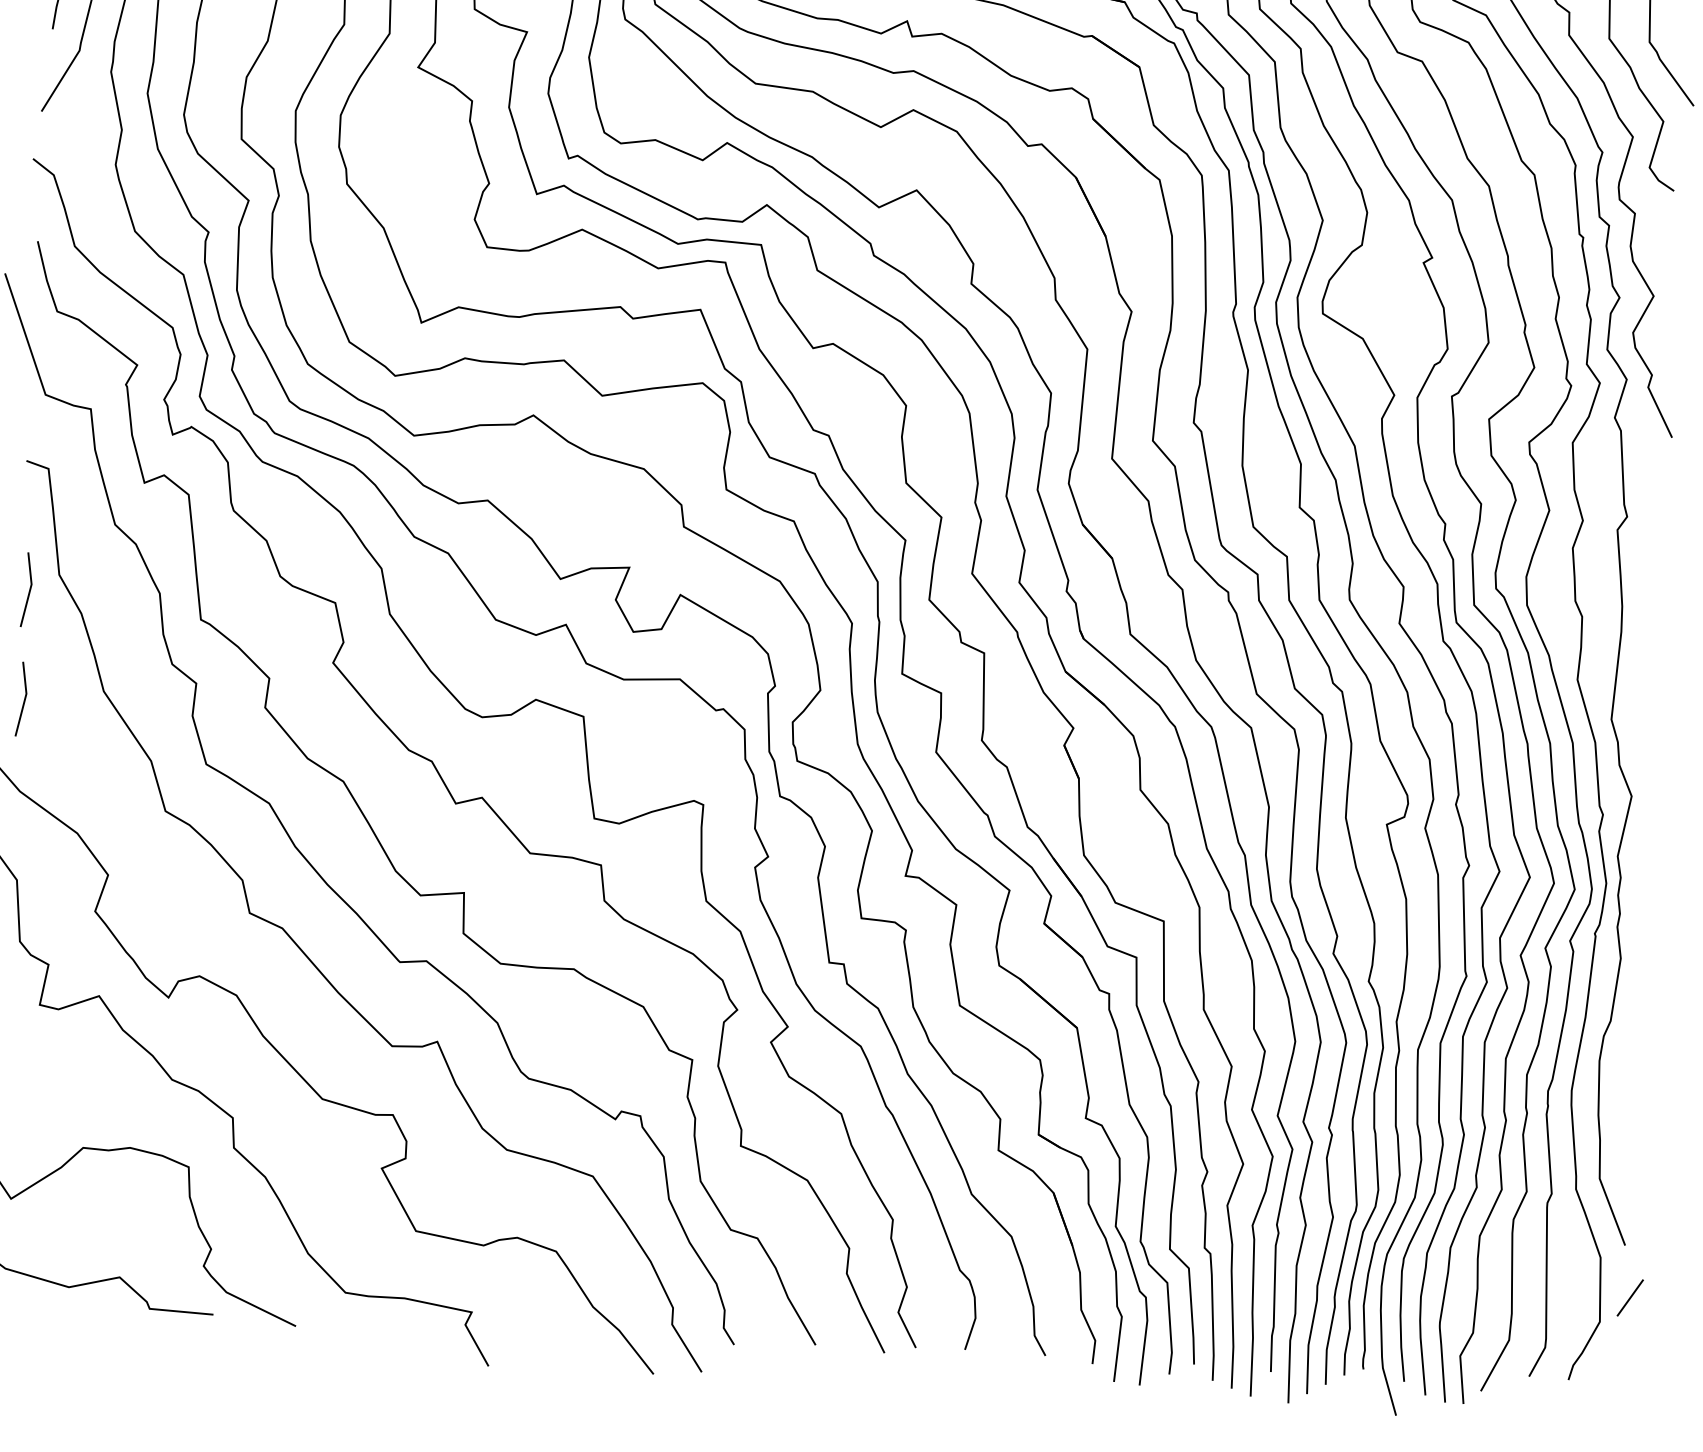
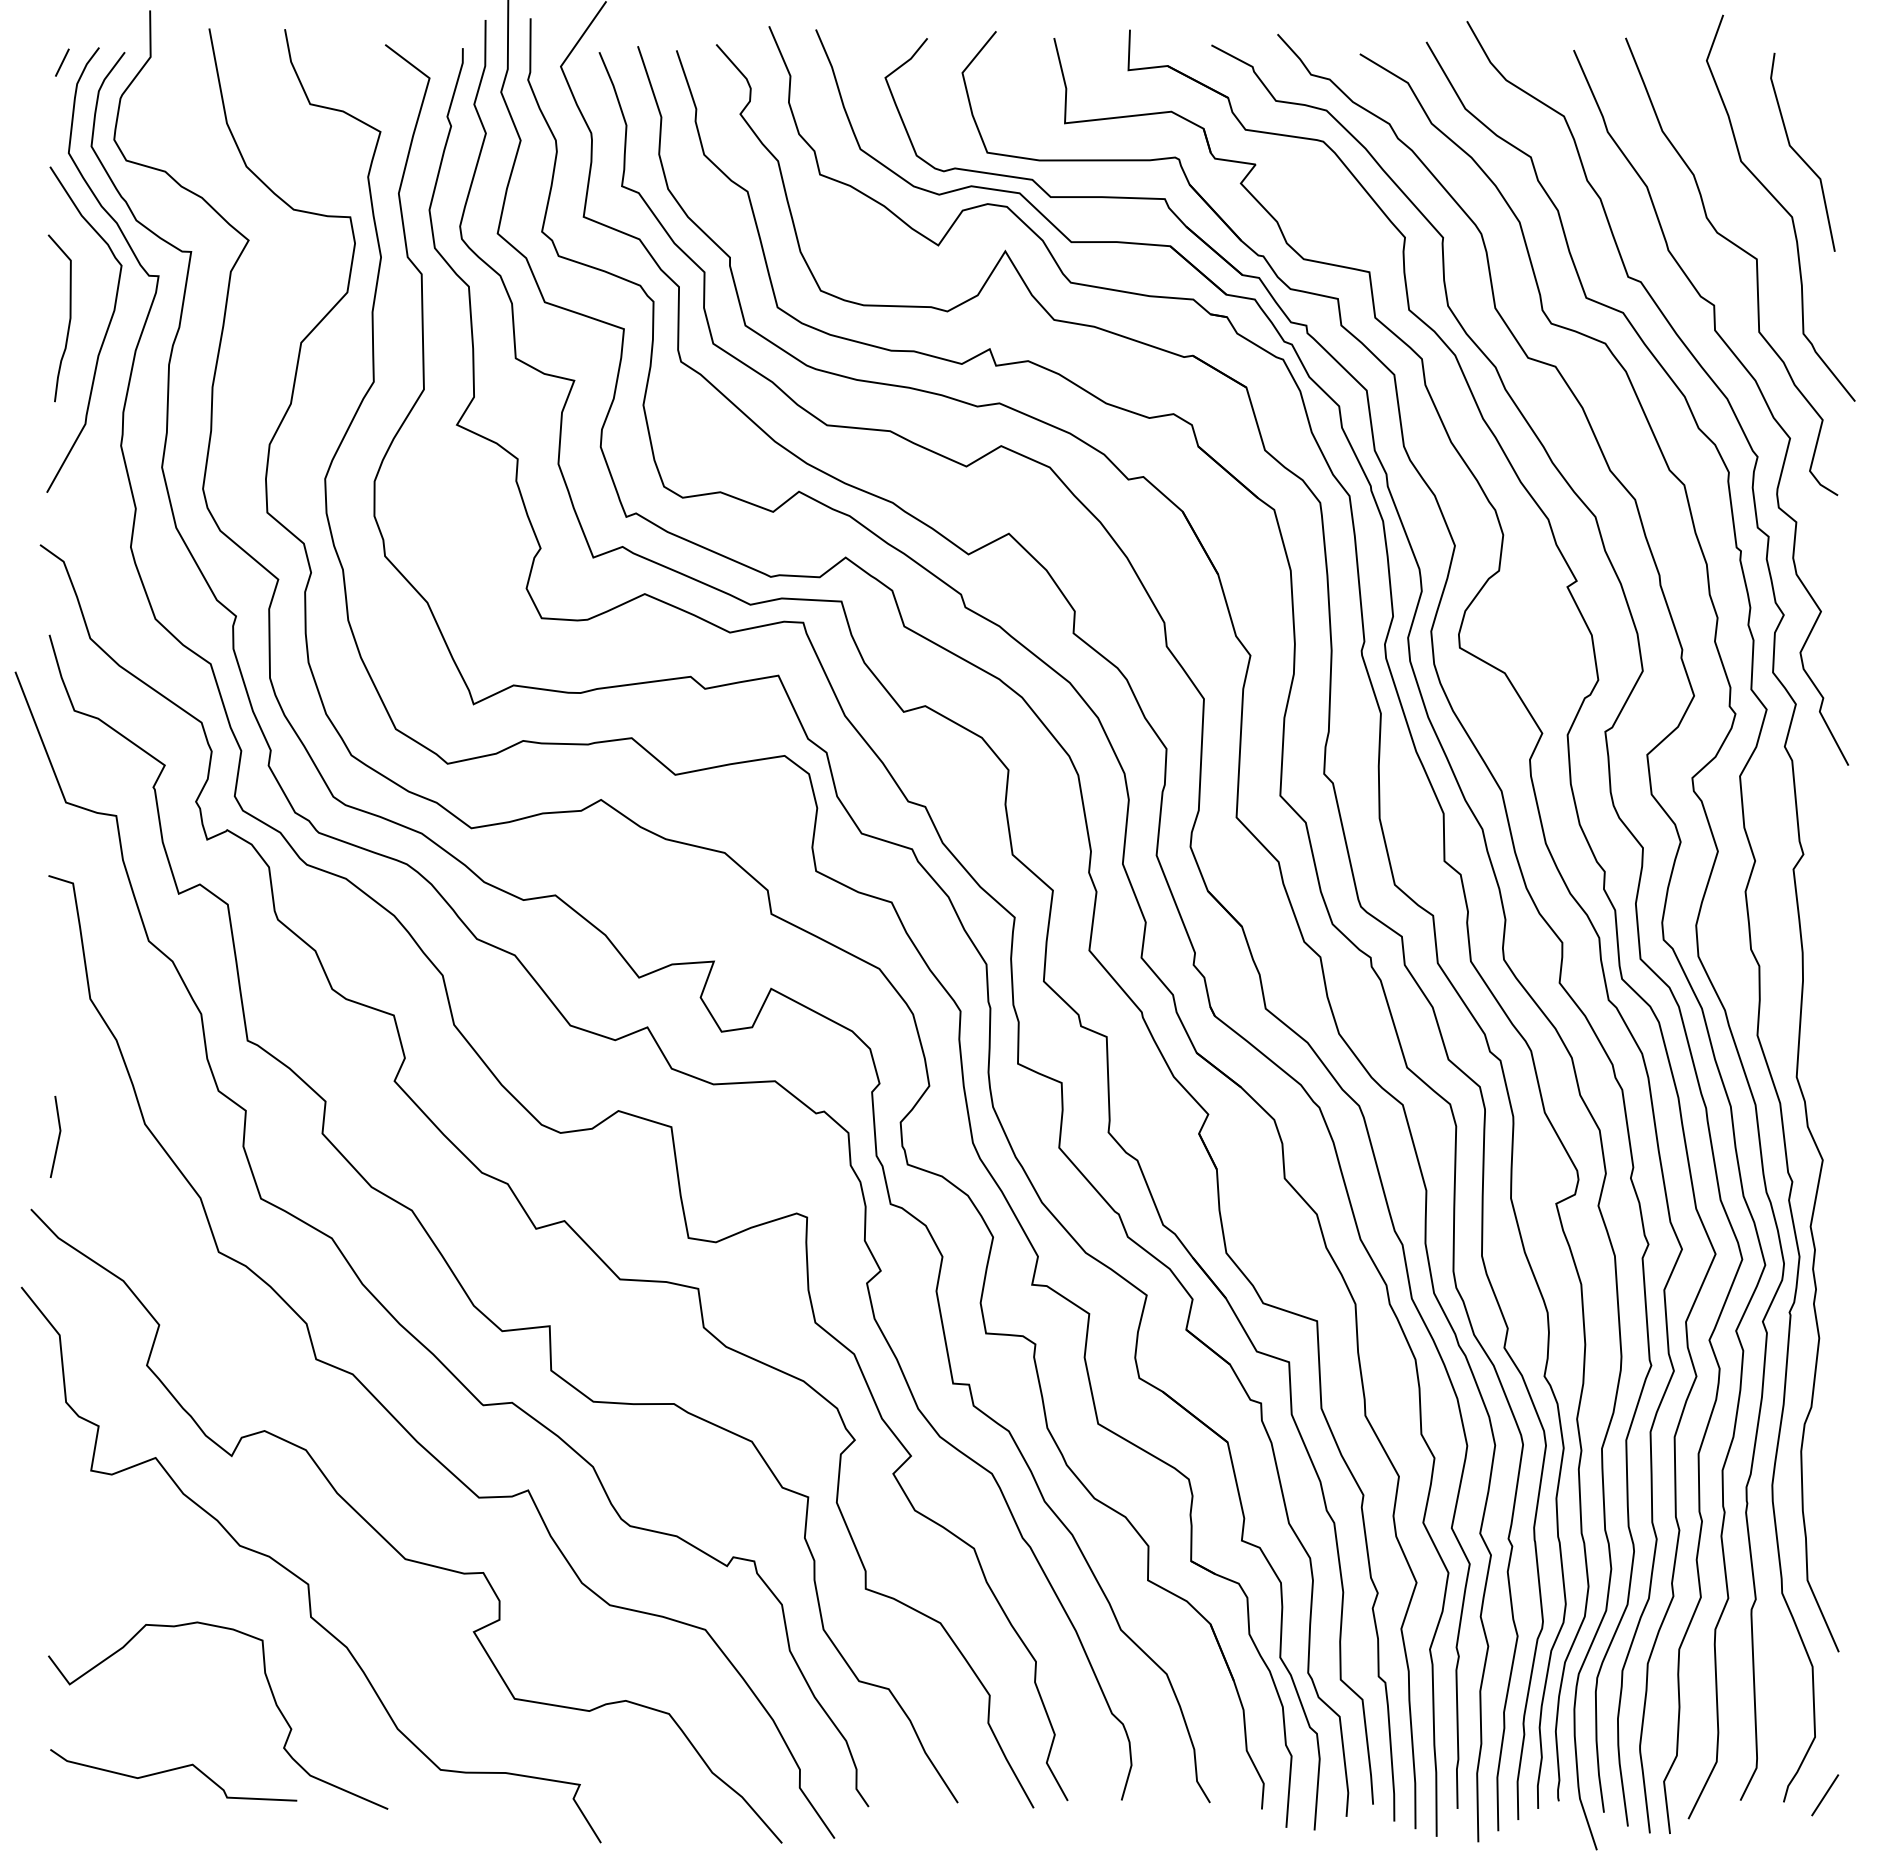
line: (29, 589) -> (58, 1016), removed
line: (1630, 1298) -> (1825, 1795), moved

